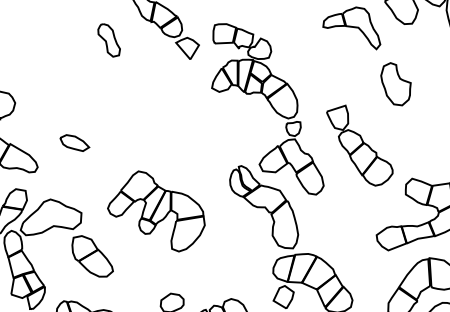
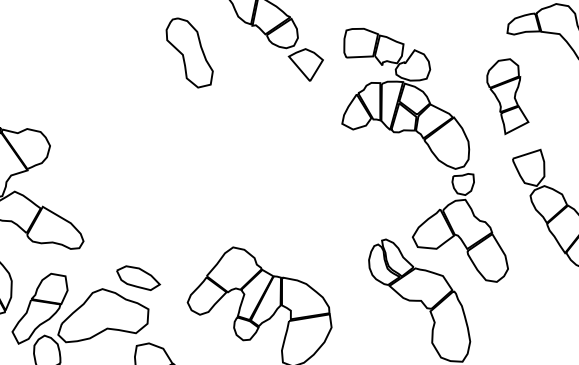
part: (108, 40) -> (188, 53), size x1.43
part: (323, 69) -> (507, 96), added
part: (74, 142) -> (138, 277), moved

